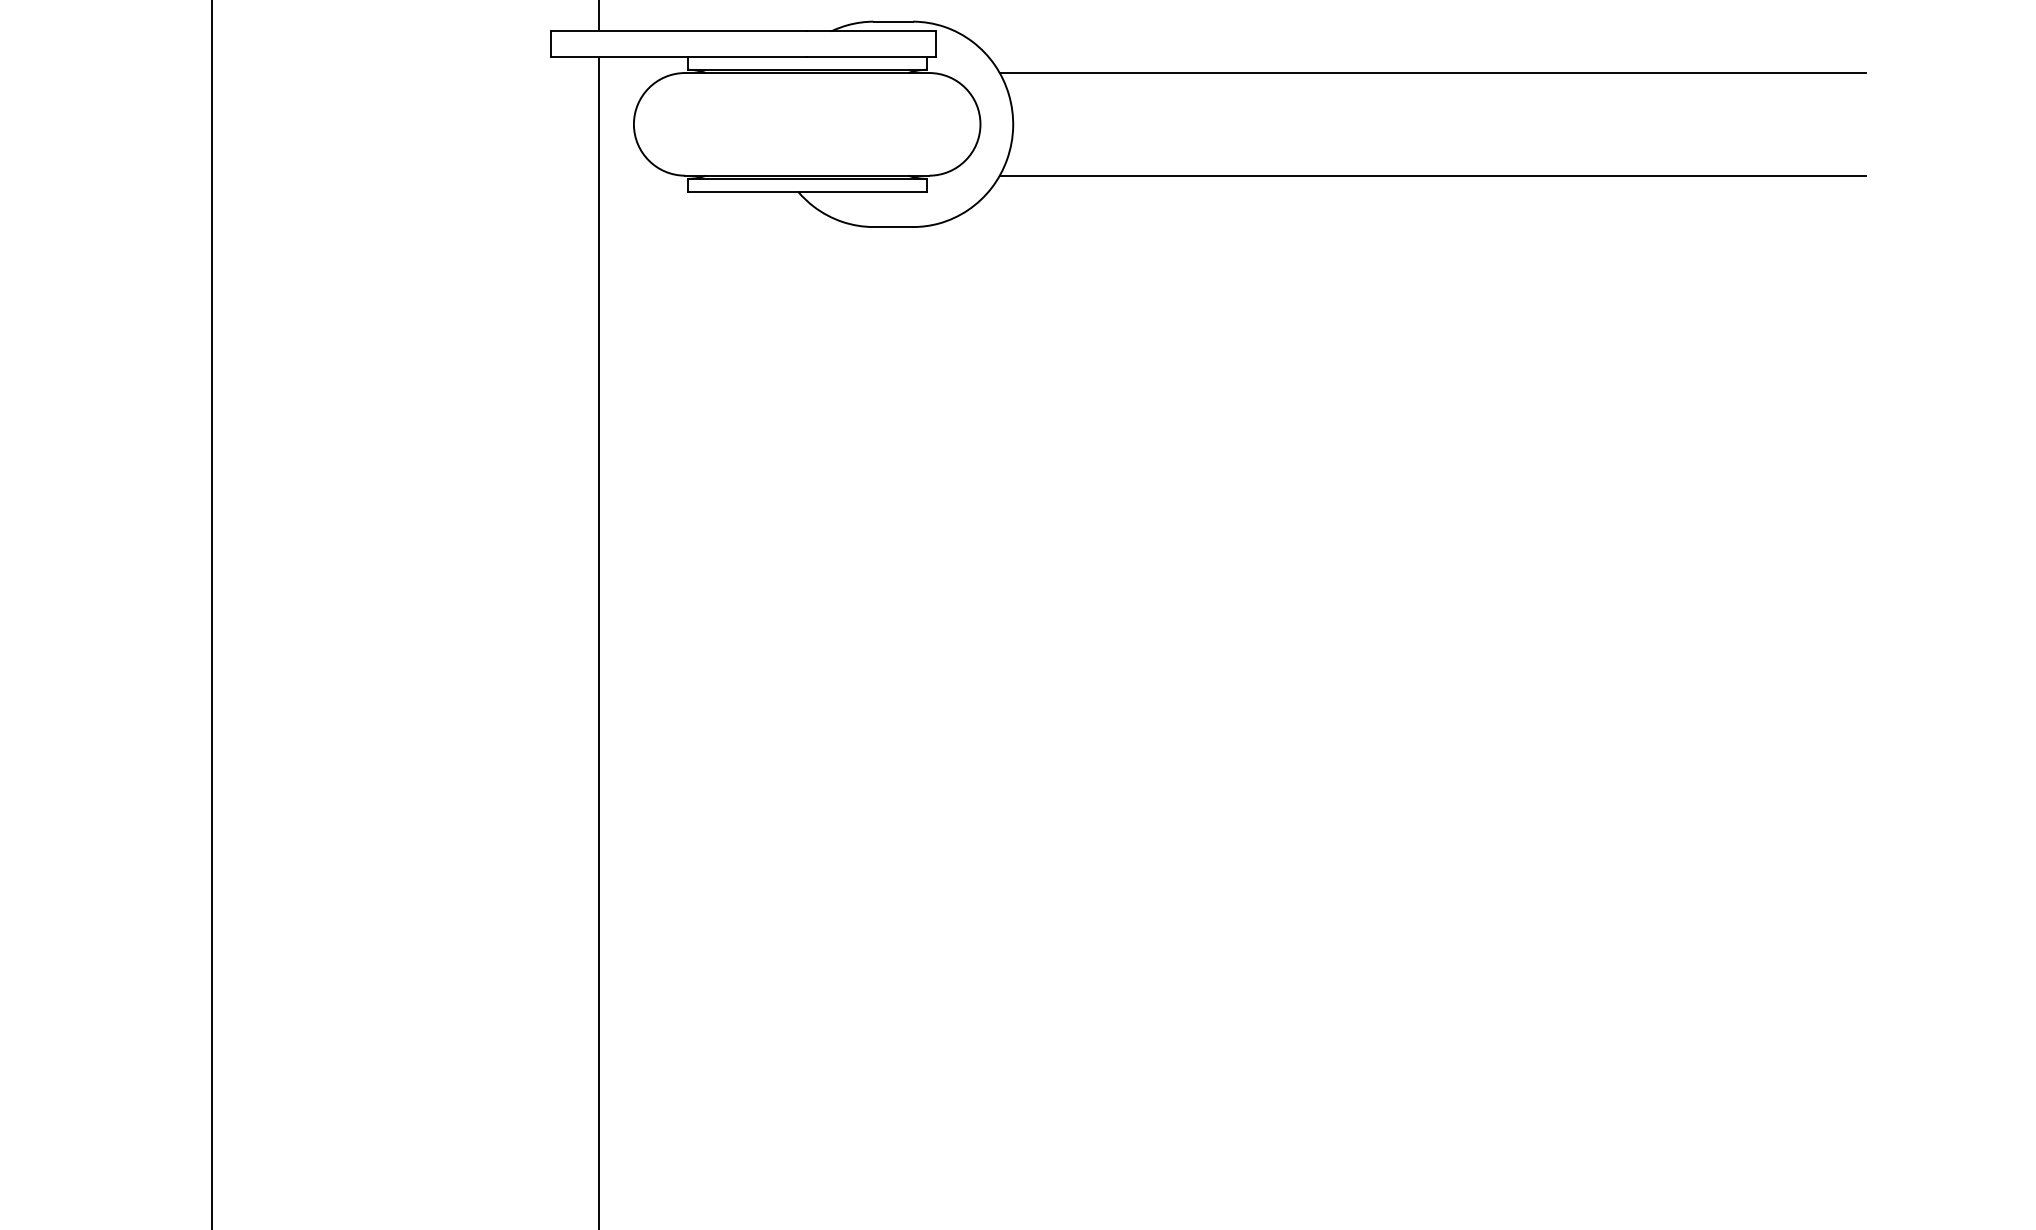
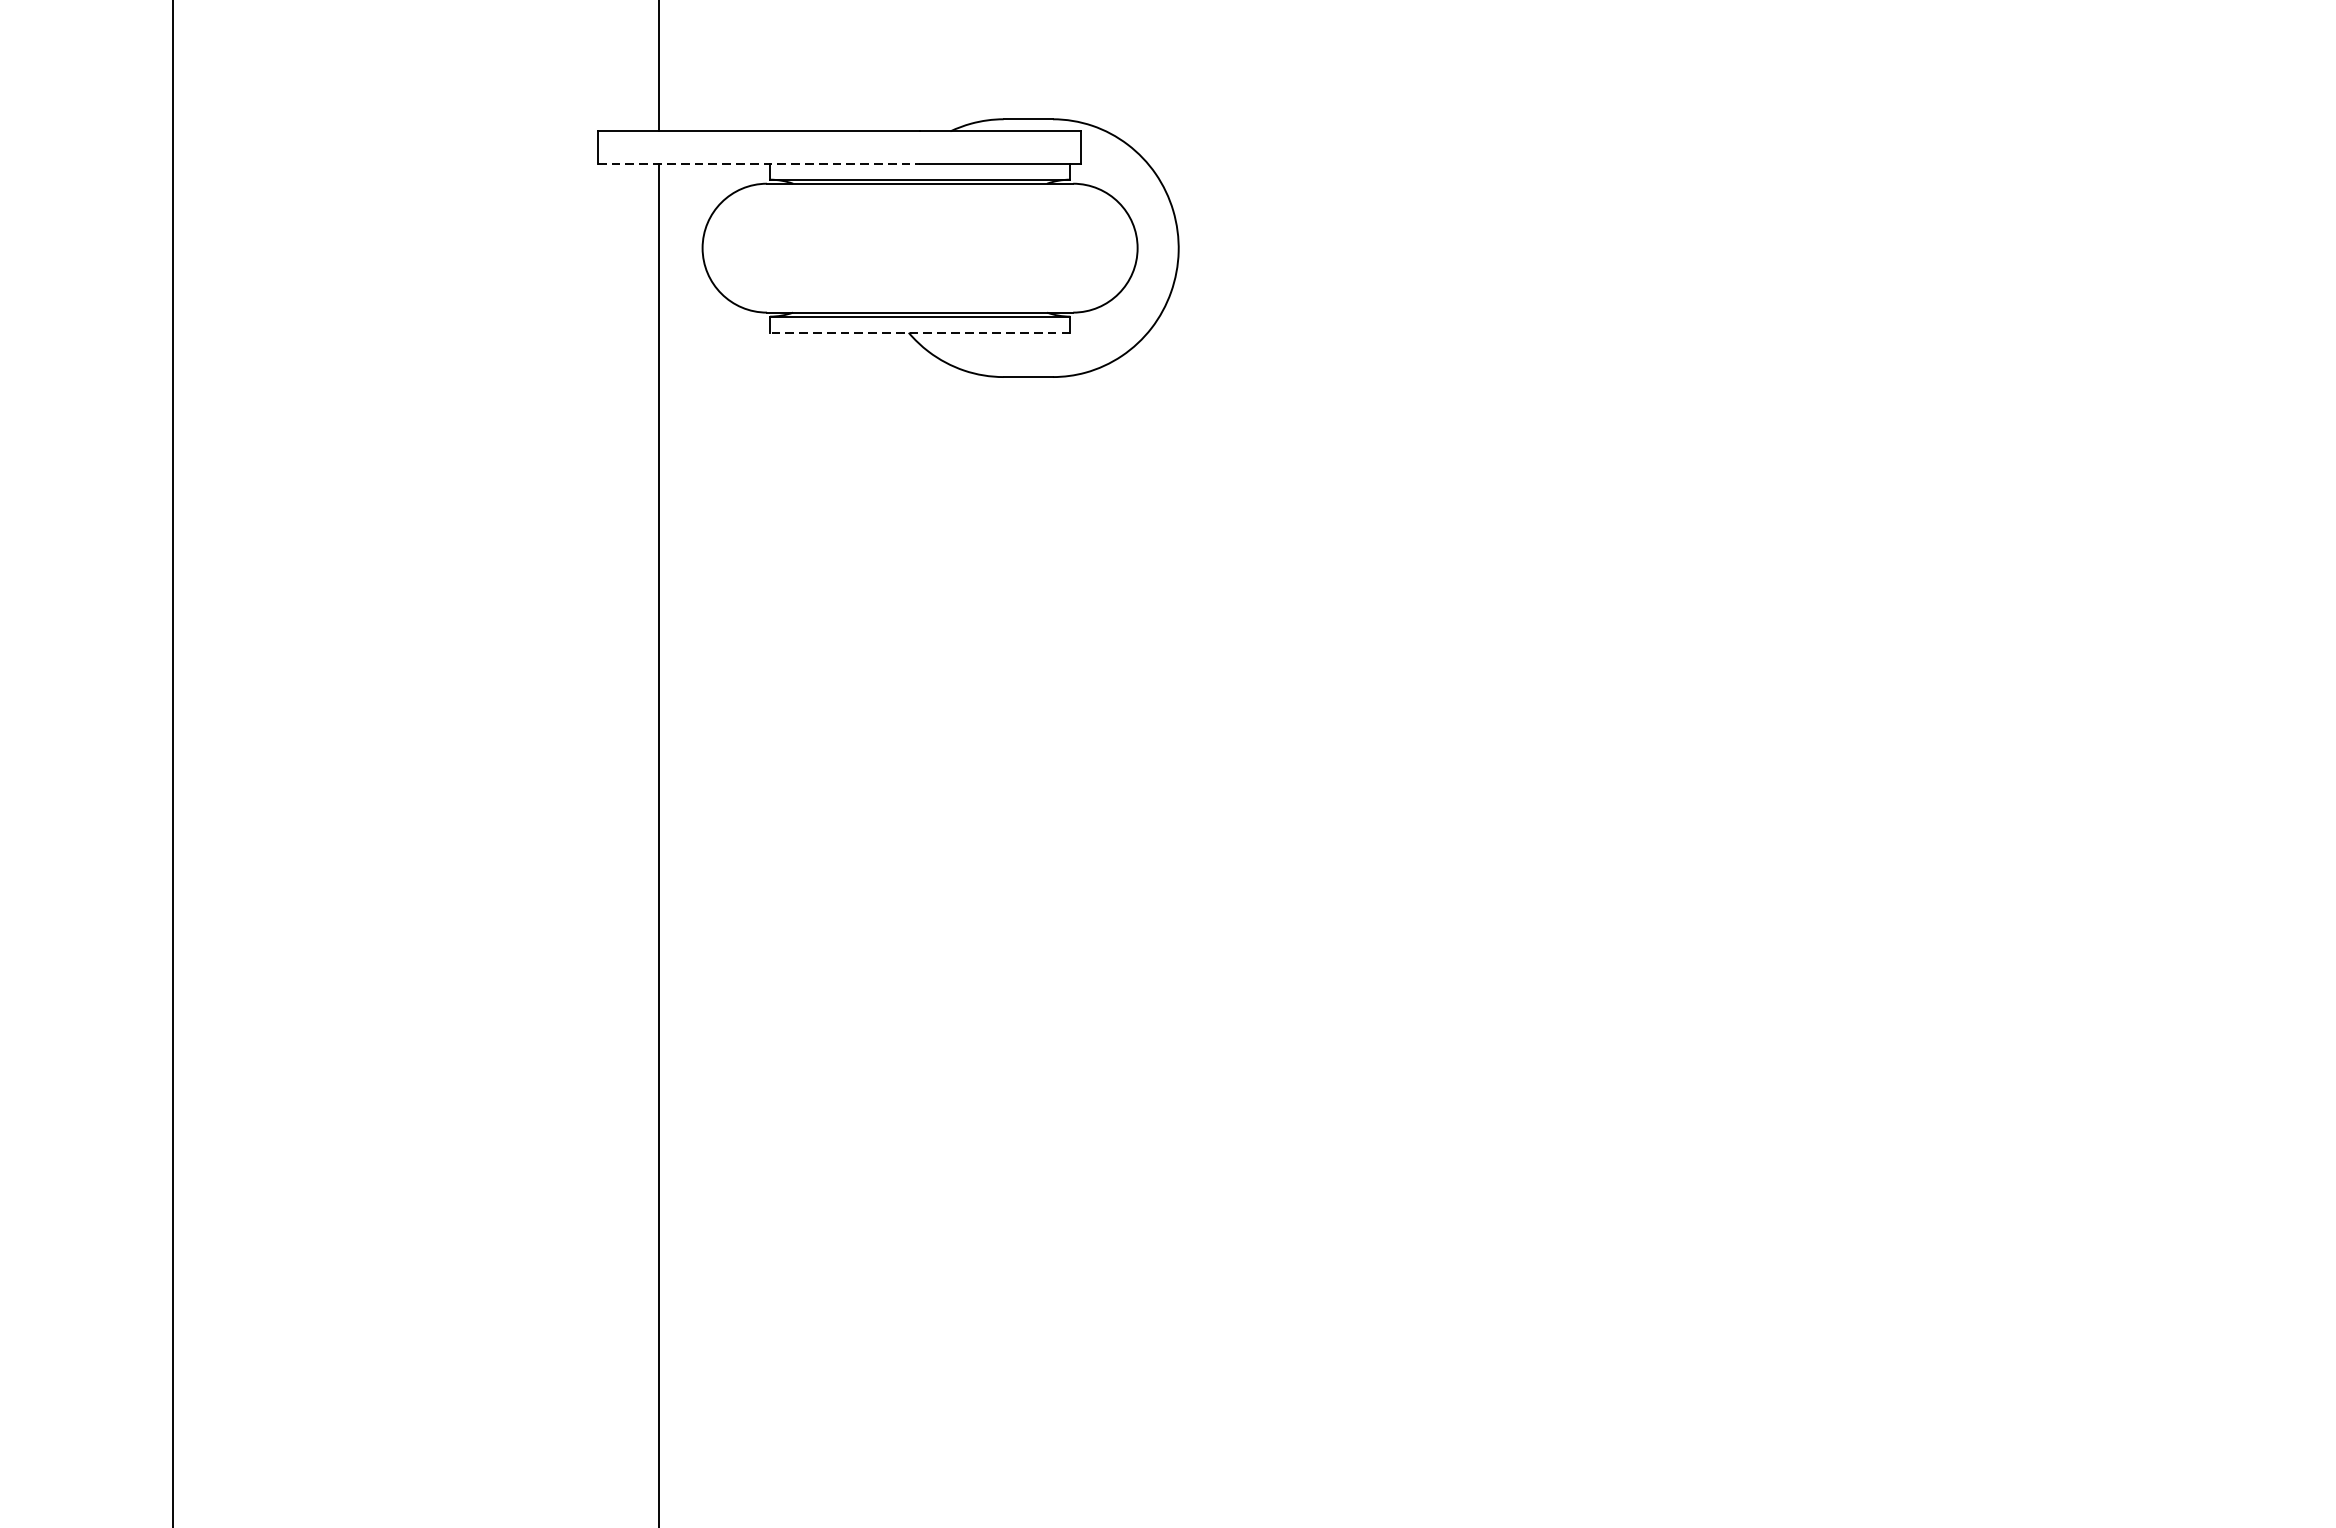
line: (679, 56) -> (759, 162), solid -> dashed
line: (1432, 73) -> (1705, 184), removed
line: (1432, 175) -> (1705, 312), removed
line: (807, 191) -> (920, 332), solid -> dashed

